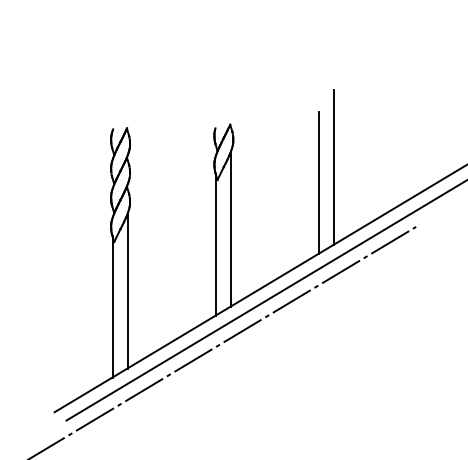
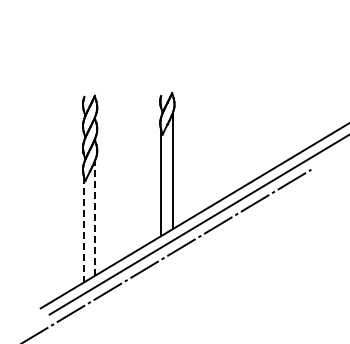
line: (333, 166) -> (249, 124), removed
line: (318, 182) -> (238, 136), removed
line: (127, 292) -> (95, 218), solid -> dashed
line: (113, 306) -> (84, 229), solid -> dashed

